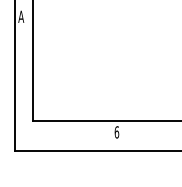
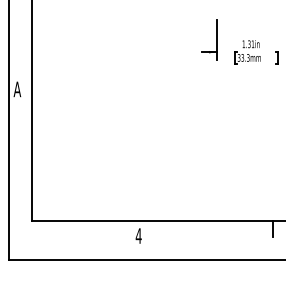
text: (116, 131) -> (138, 235), 6 -> 4

